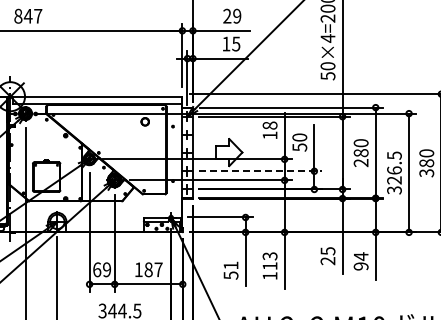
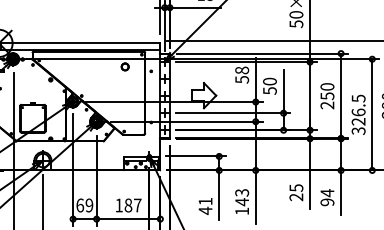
text: (269, 135) -> (241, 79), 18 -> 58
text: (360, 153) -> (326, 96), 280 -> 250
line: (260, 171) -> (233, 113), dashed -> solid
text: (269, 265) -> (241, 201), 113 -> 143
text: (230, 275) -> (205, 210), 51 -> 41

